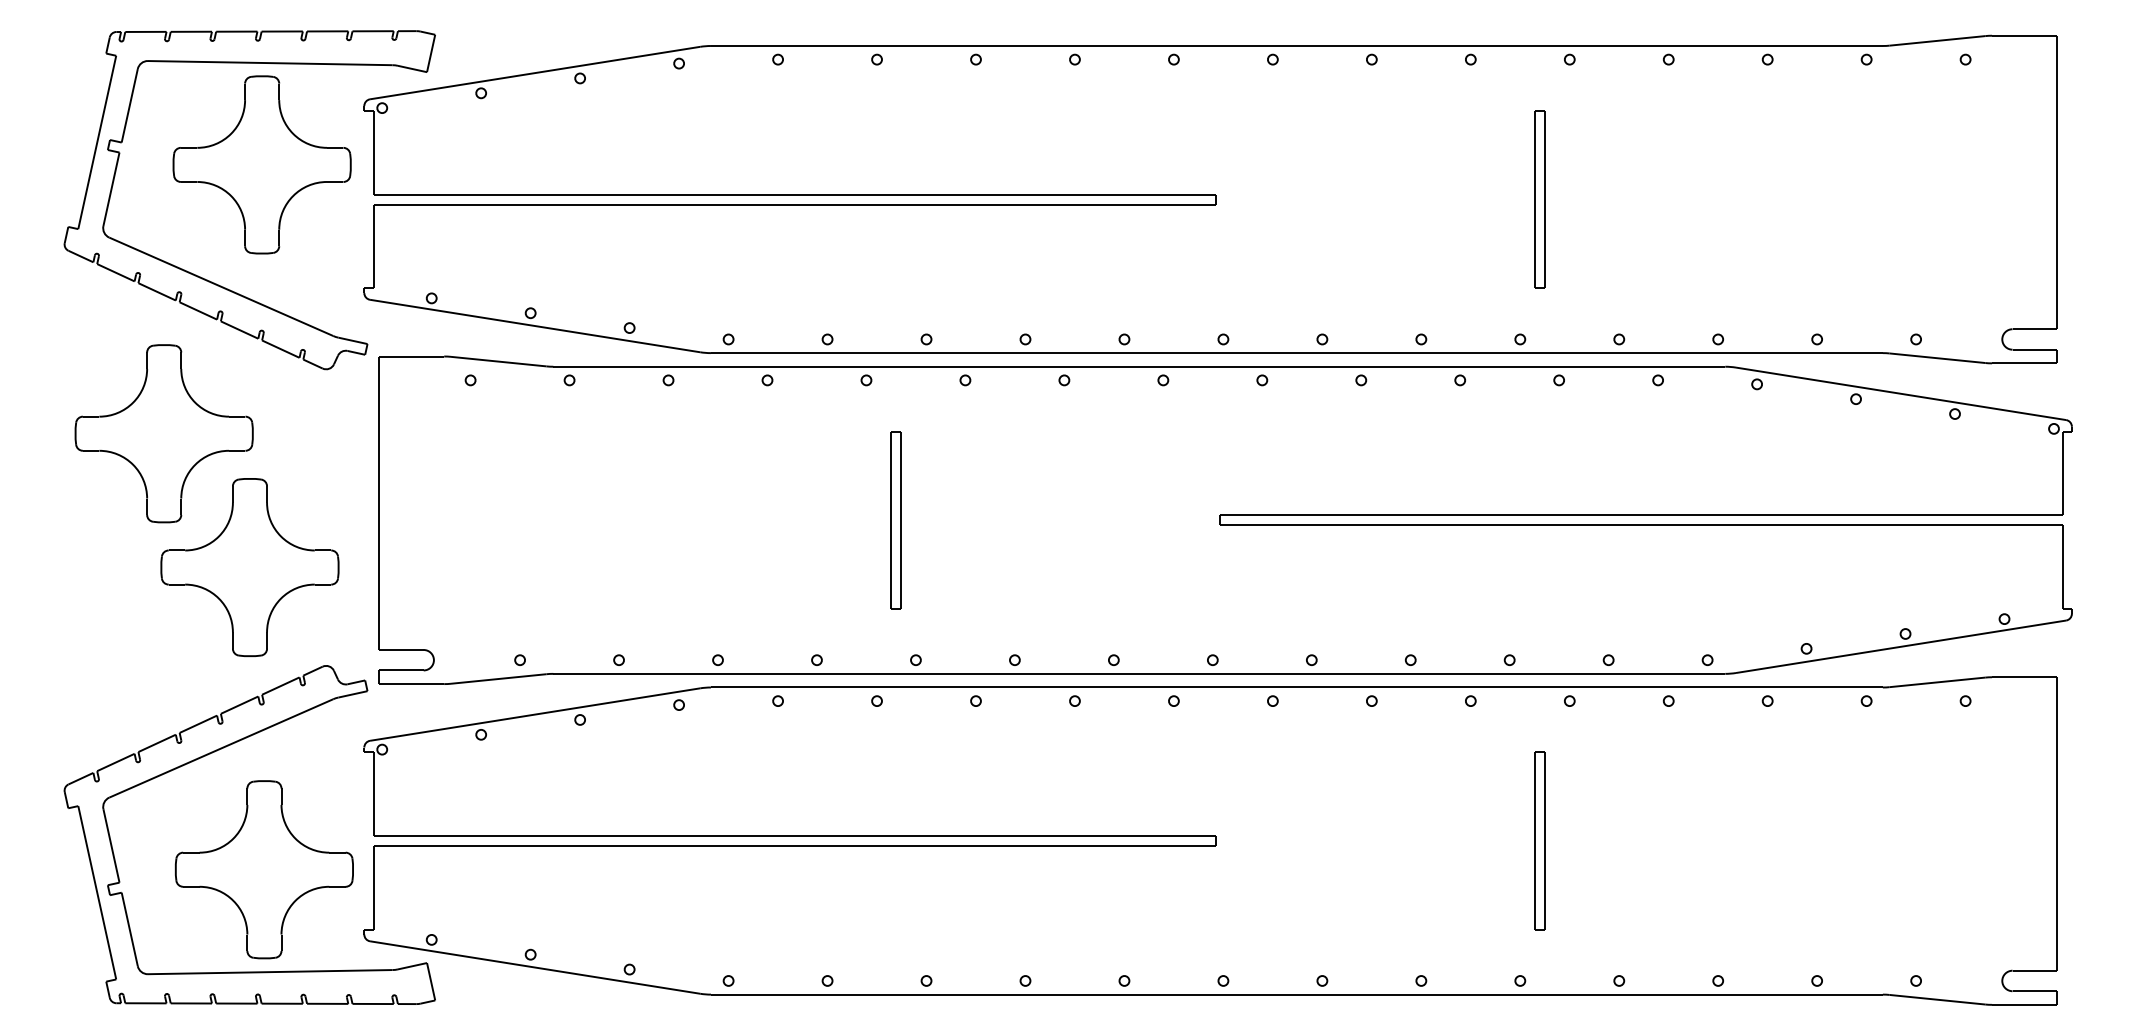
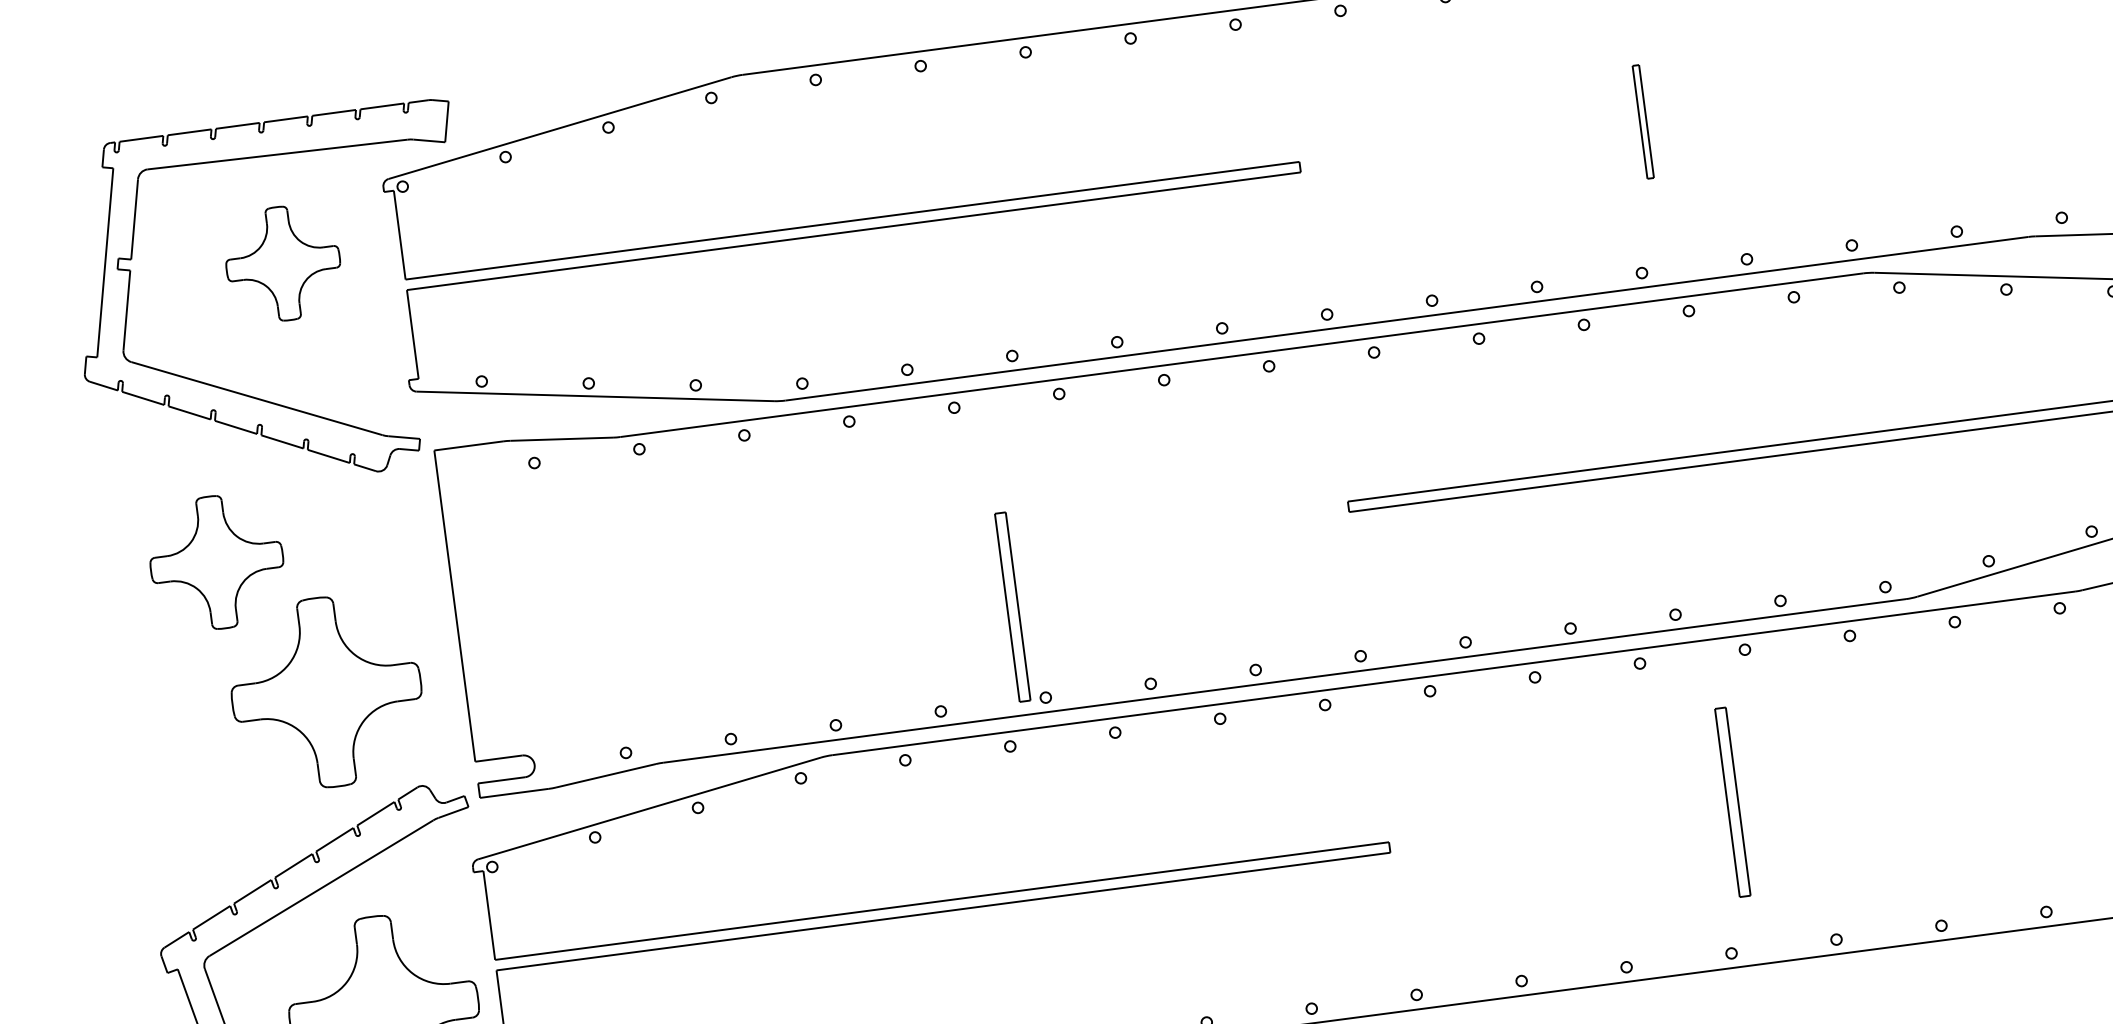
part: (261, 164) -> (282, 263), size x0.6
part: (1539, 199) -> (1642, 121), size x0.6
part: (163, 433) -> (216, 562), size x0.7
part: (895, 520) -> (1011, 607), moved

